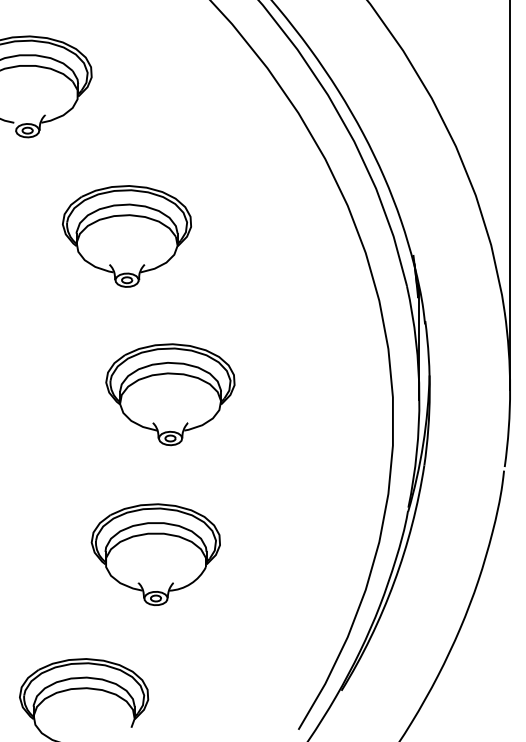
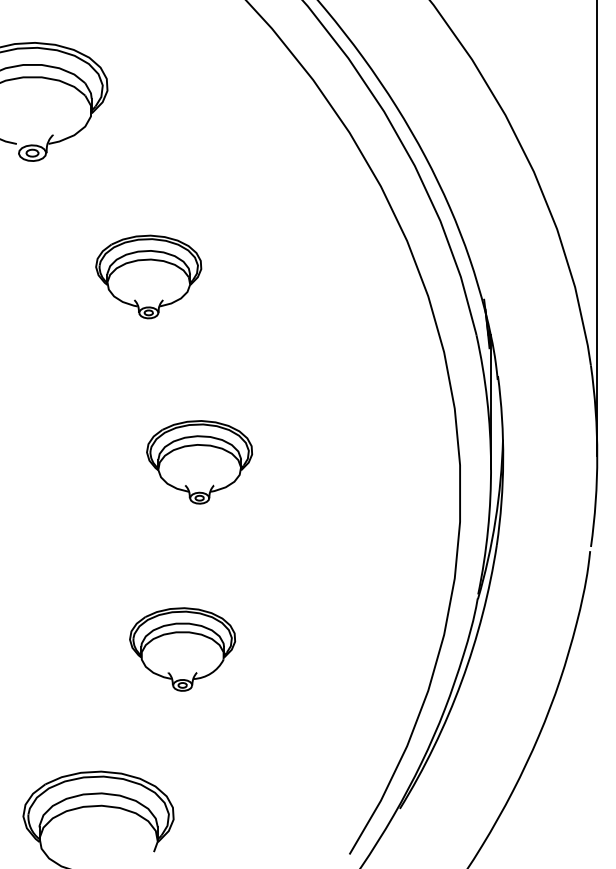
part: (126, 236) -> (148, 276), size x0.7
part: (170, 394) -> (199, 462), size x0.7
part: (155, 554) -> (182, 649), size x0.7

